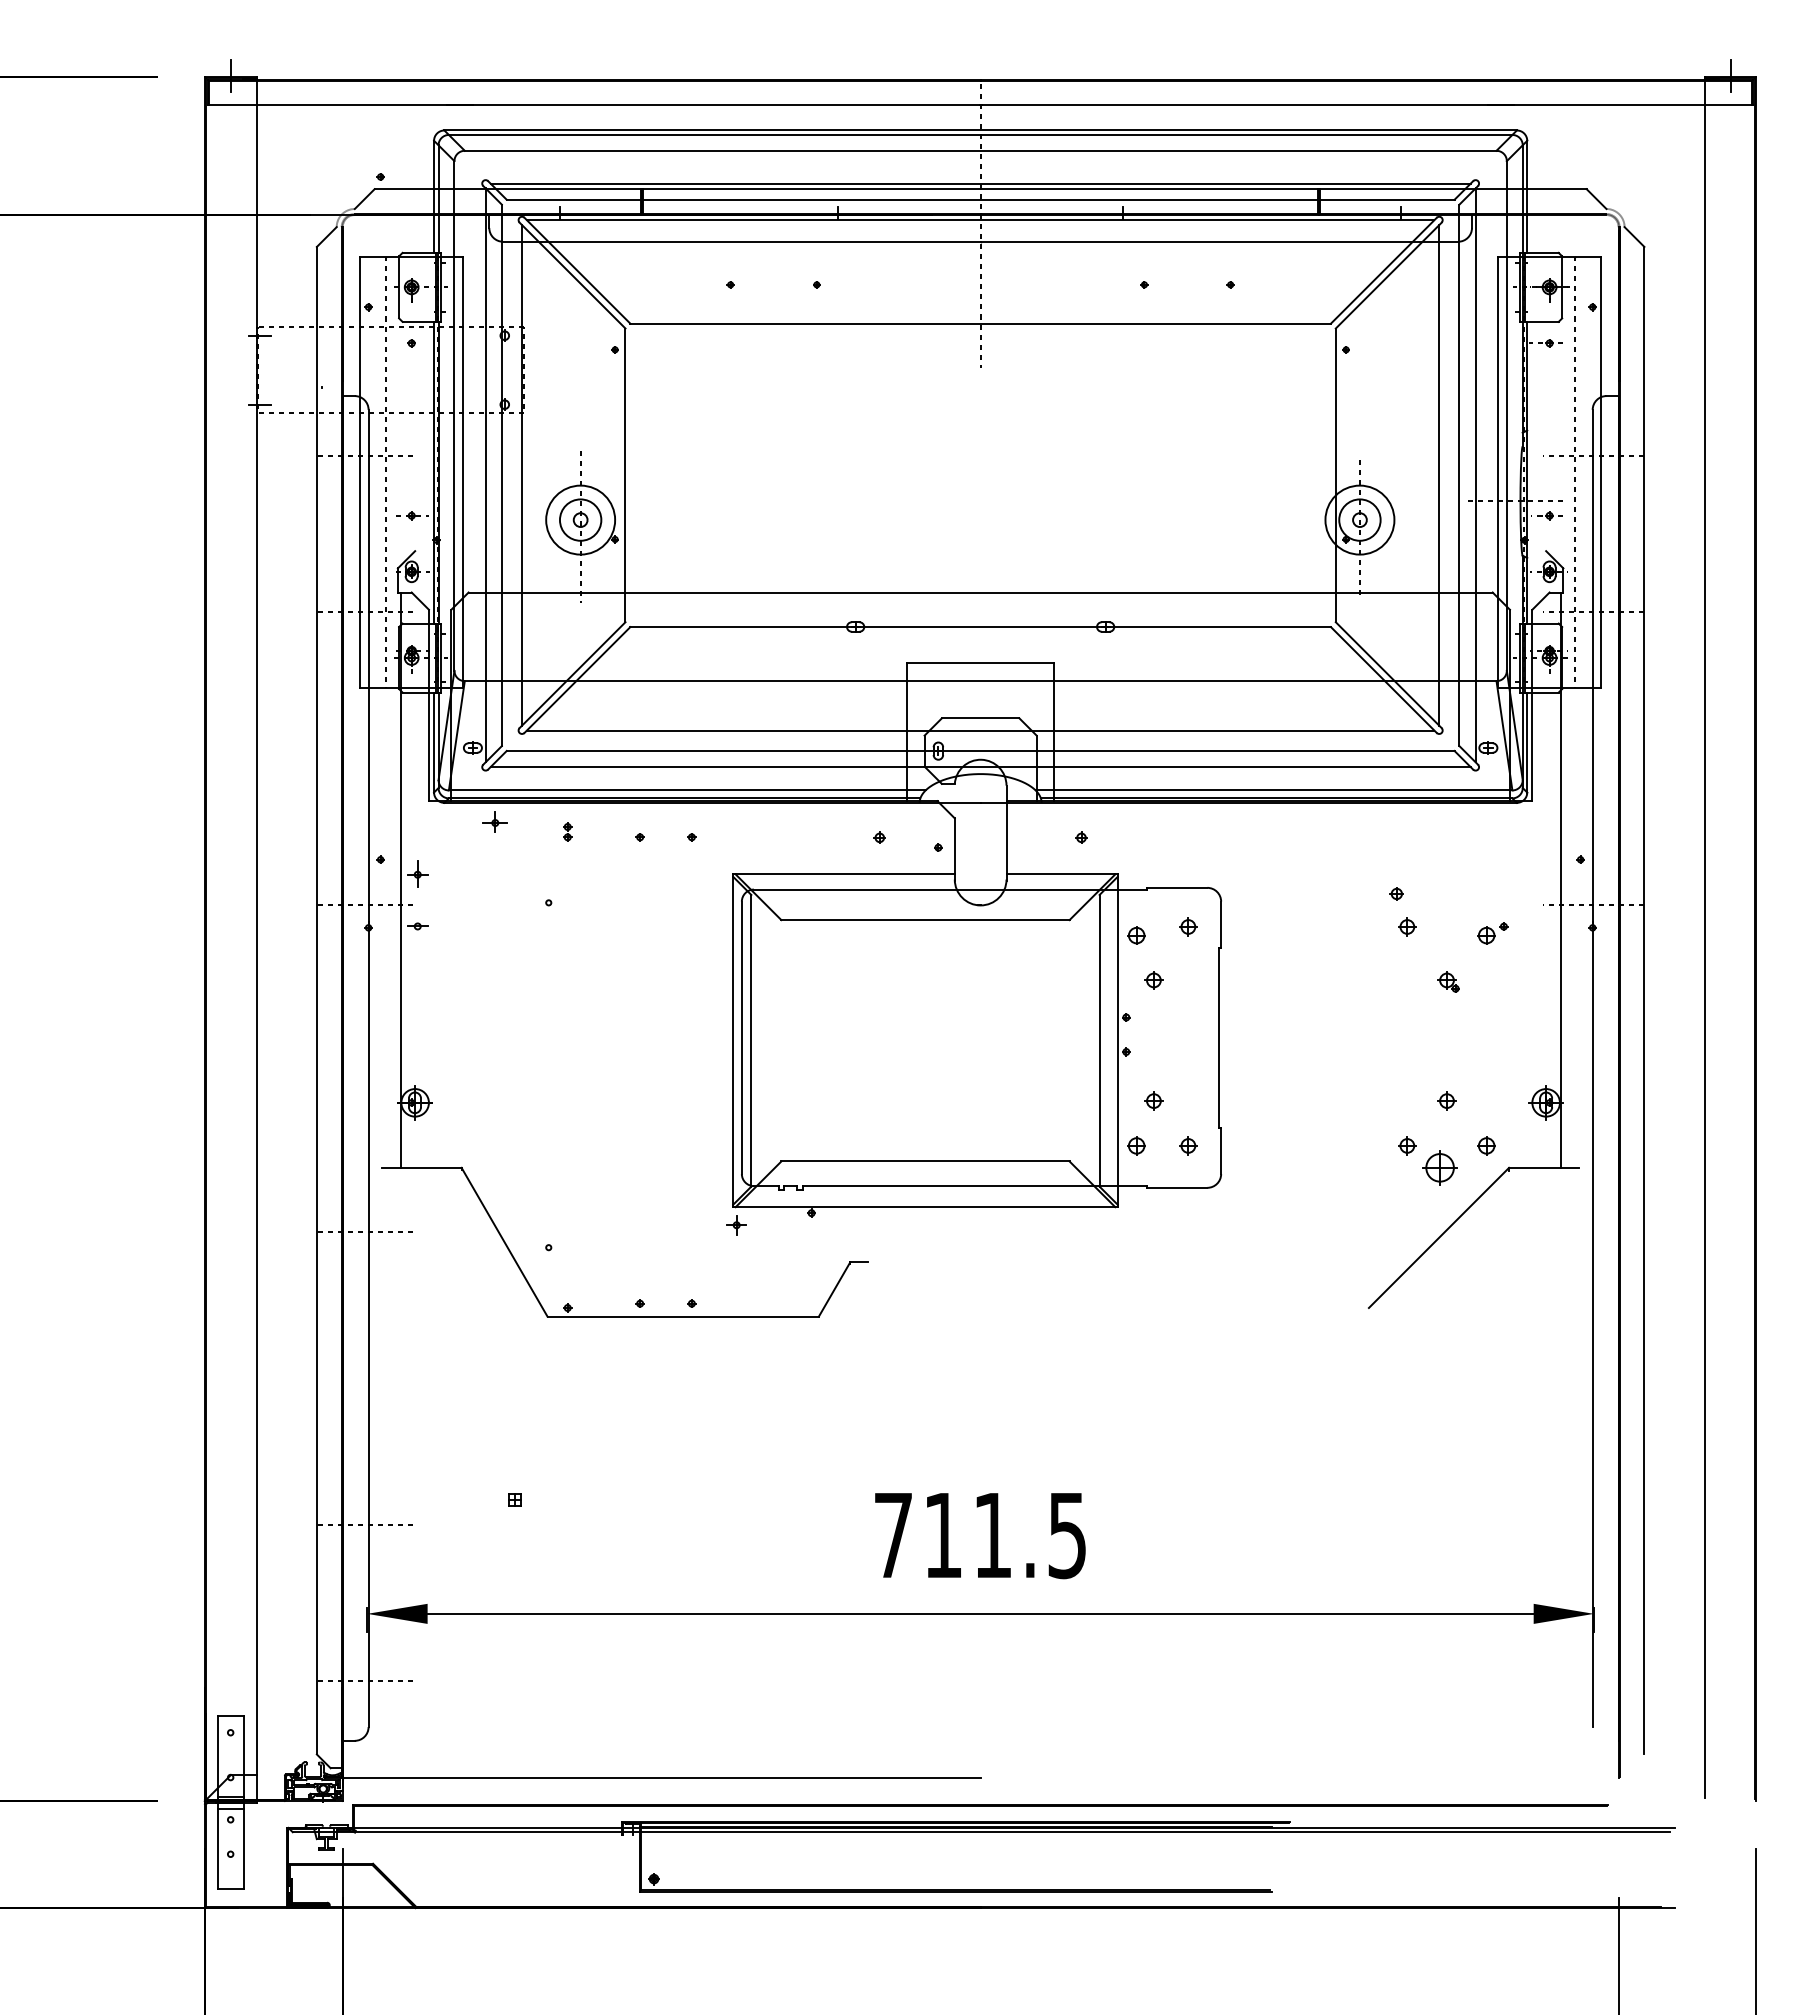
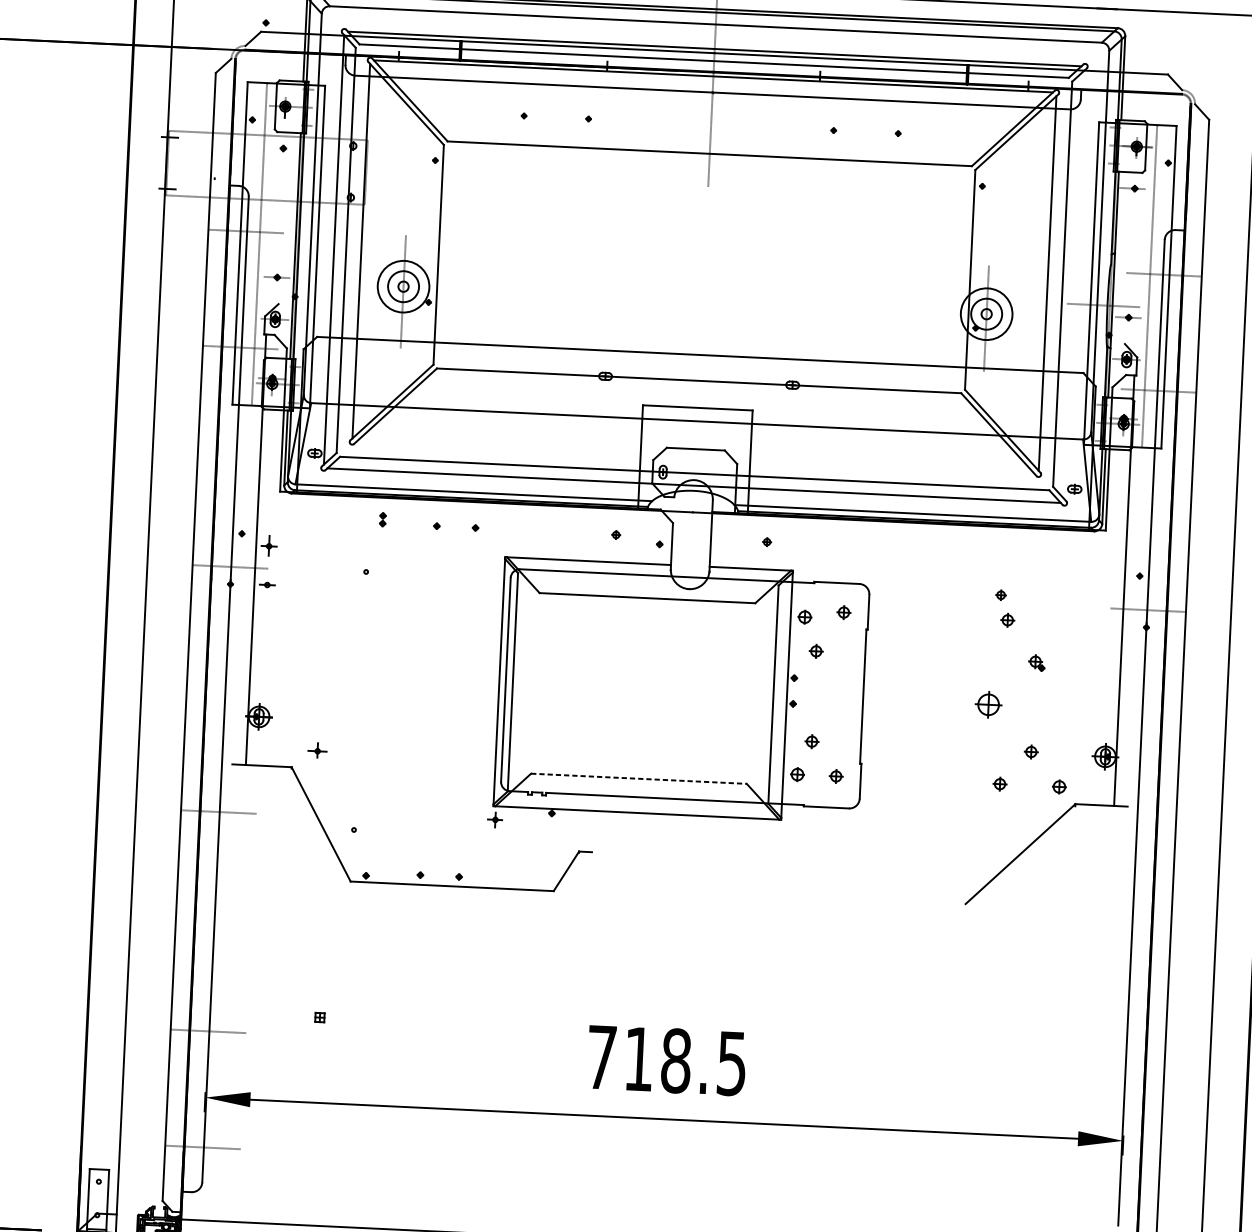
line: (1475, 475) -> (1074, 284), removed
line: (980, 730) -> (695, 458), removed
part: (494, 821) -> (317, 750), moved
part: (1492, 933) -> (1071, 628), removed
line: (925, 1161) -> (638, 778), solid -> dashed
part: (1439, 1167) -> (988, 704), moved
text: (992, 1535) -> (675, 1061), 711.5 -> 718.5

